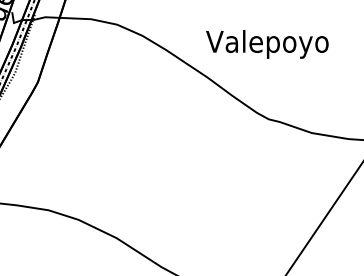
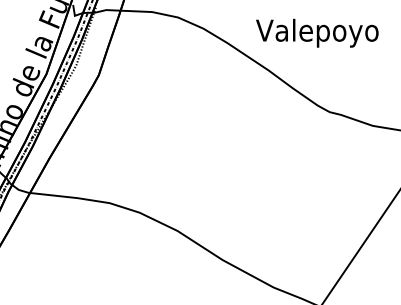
text: (267, 43) -> (317, 32), moved

